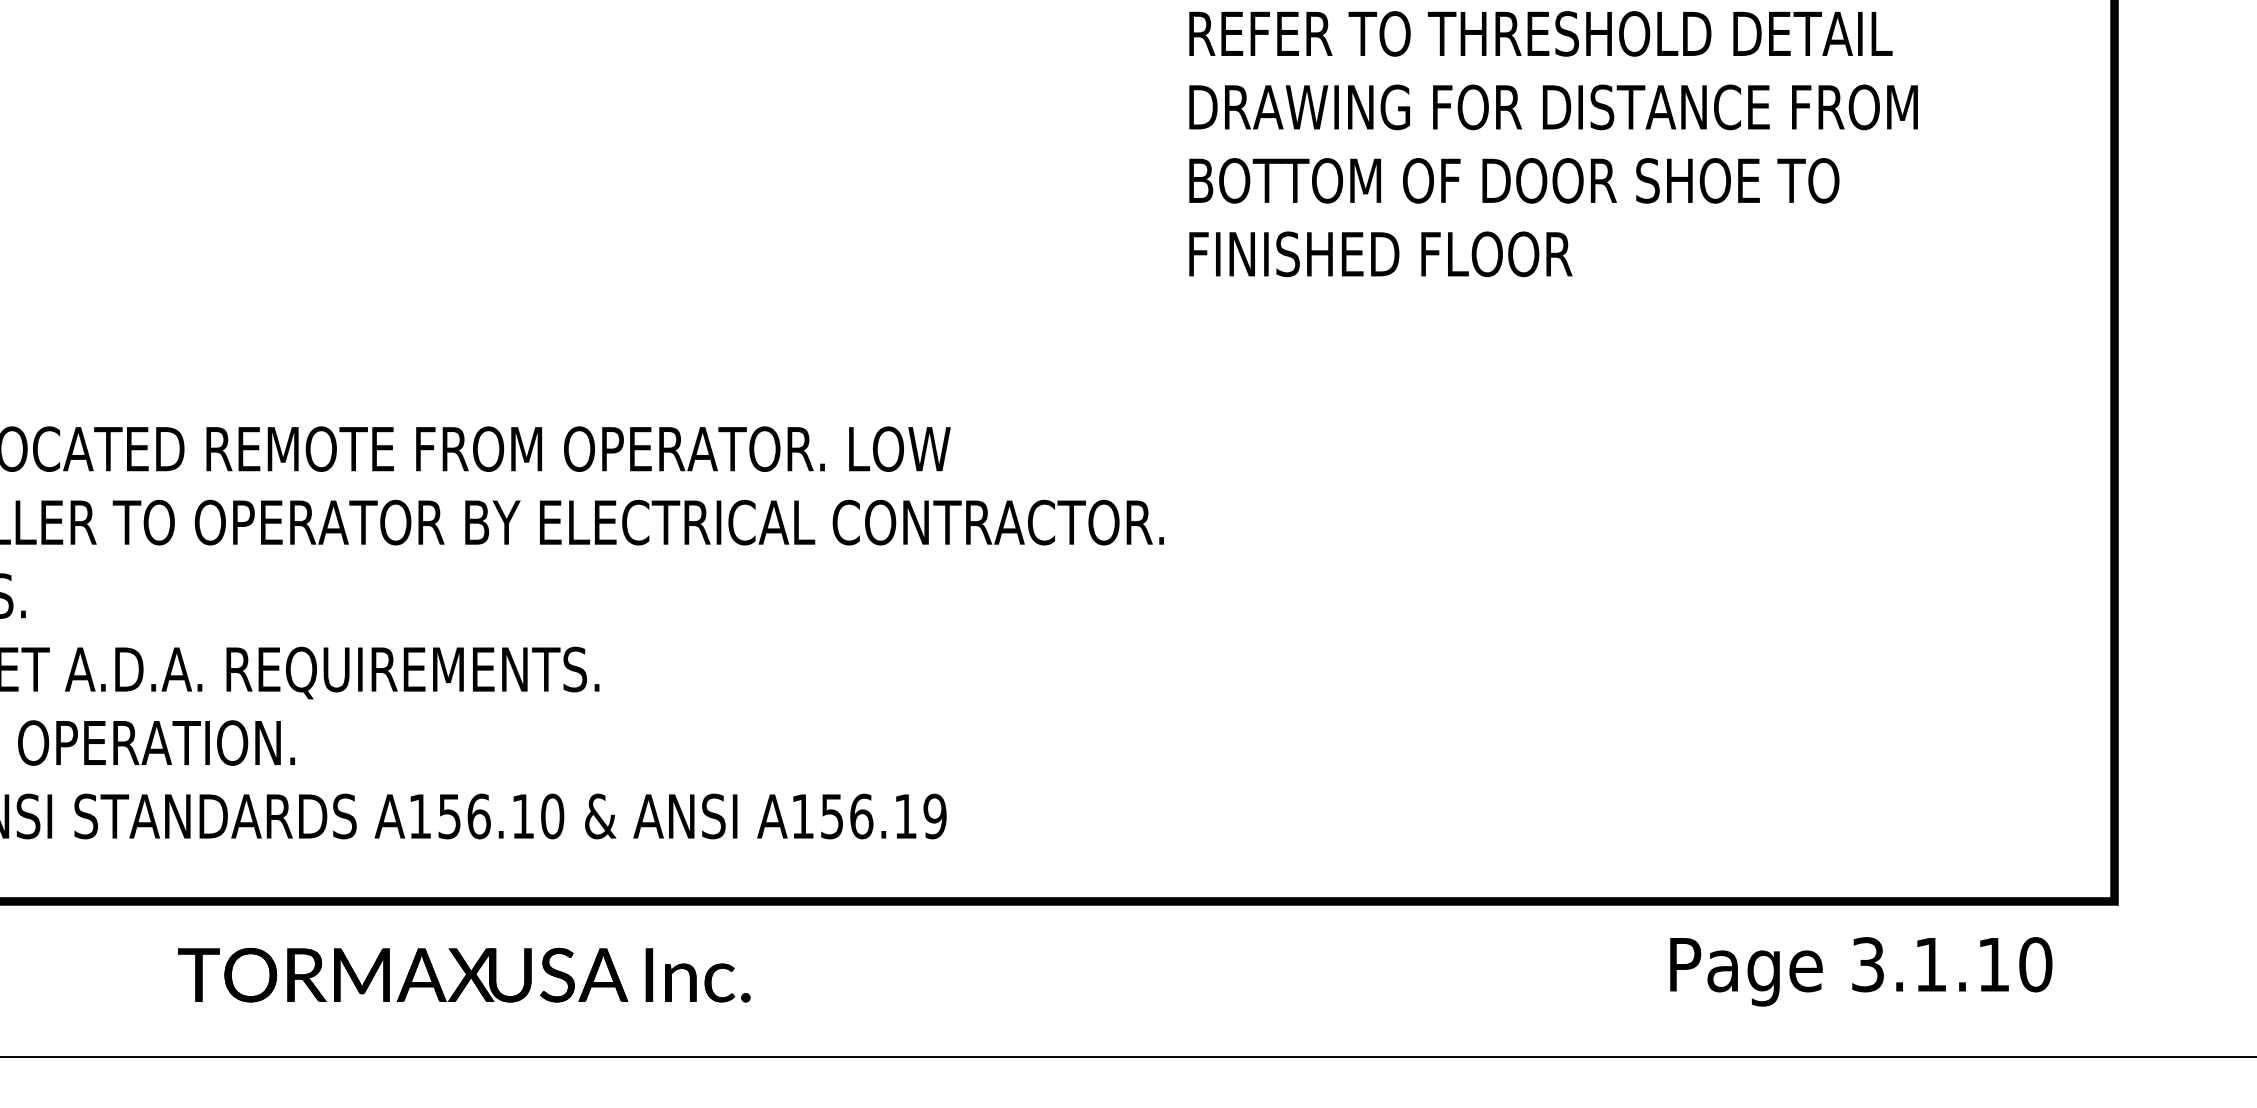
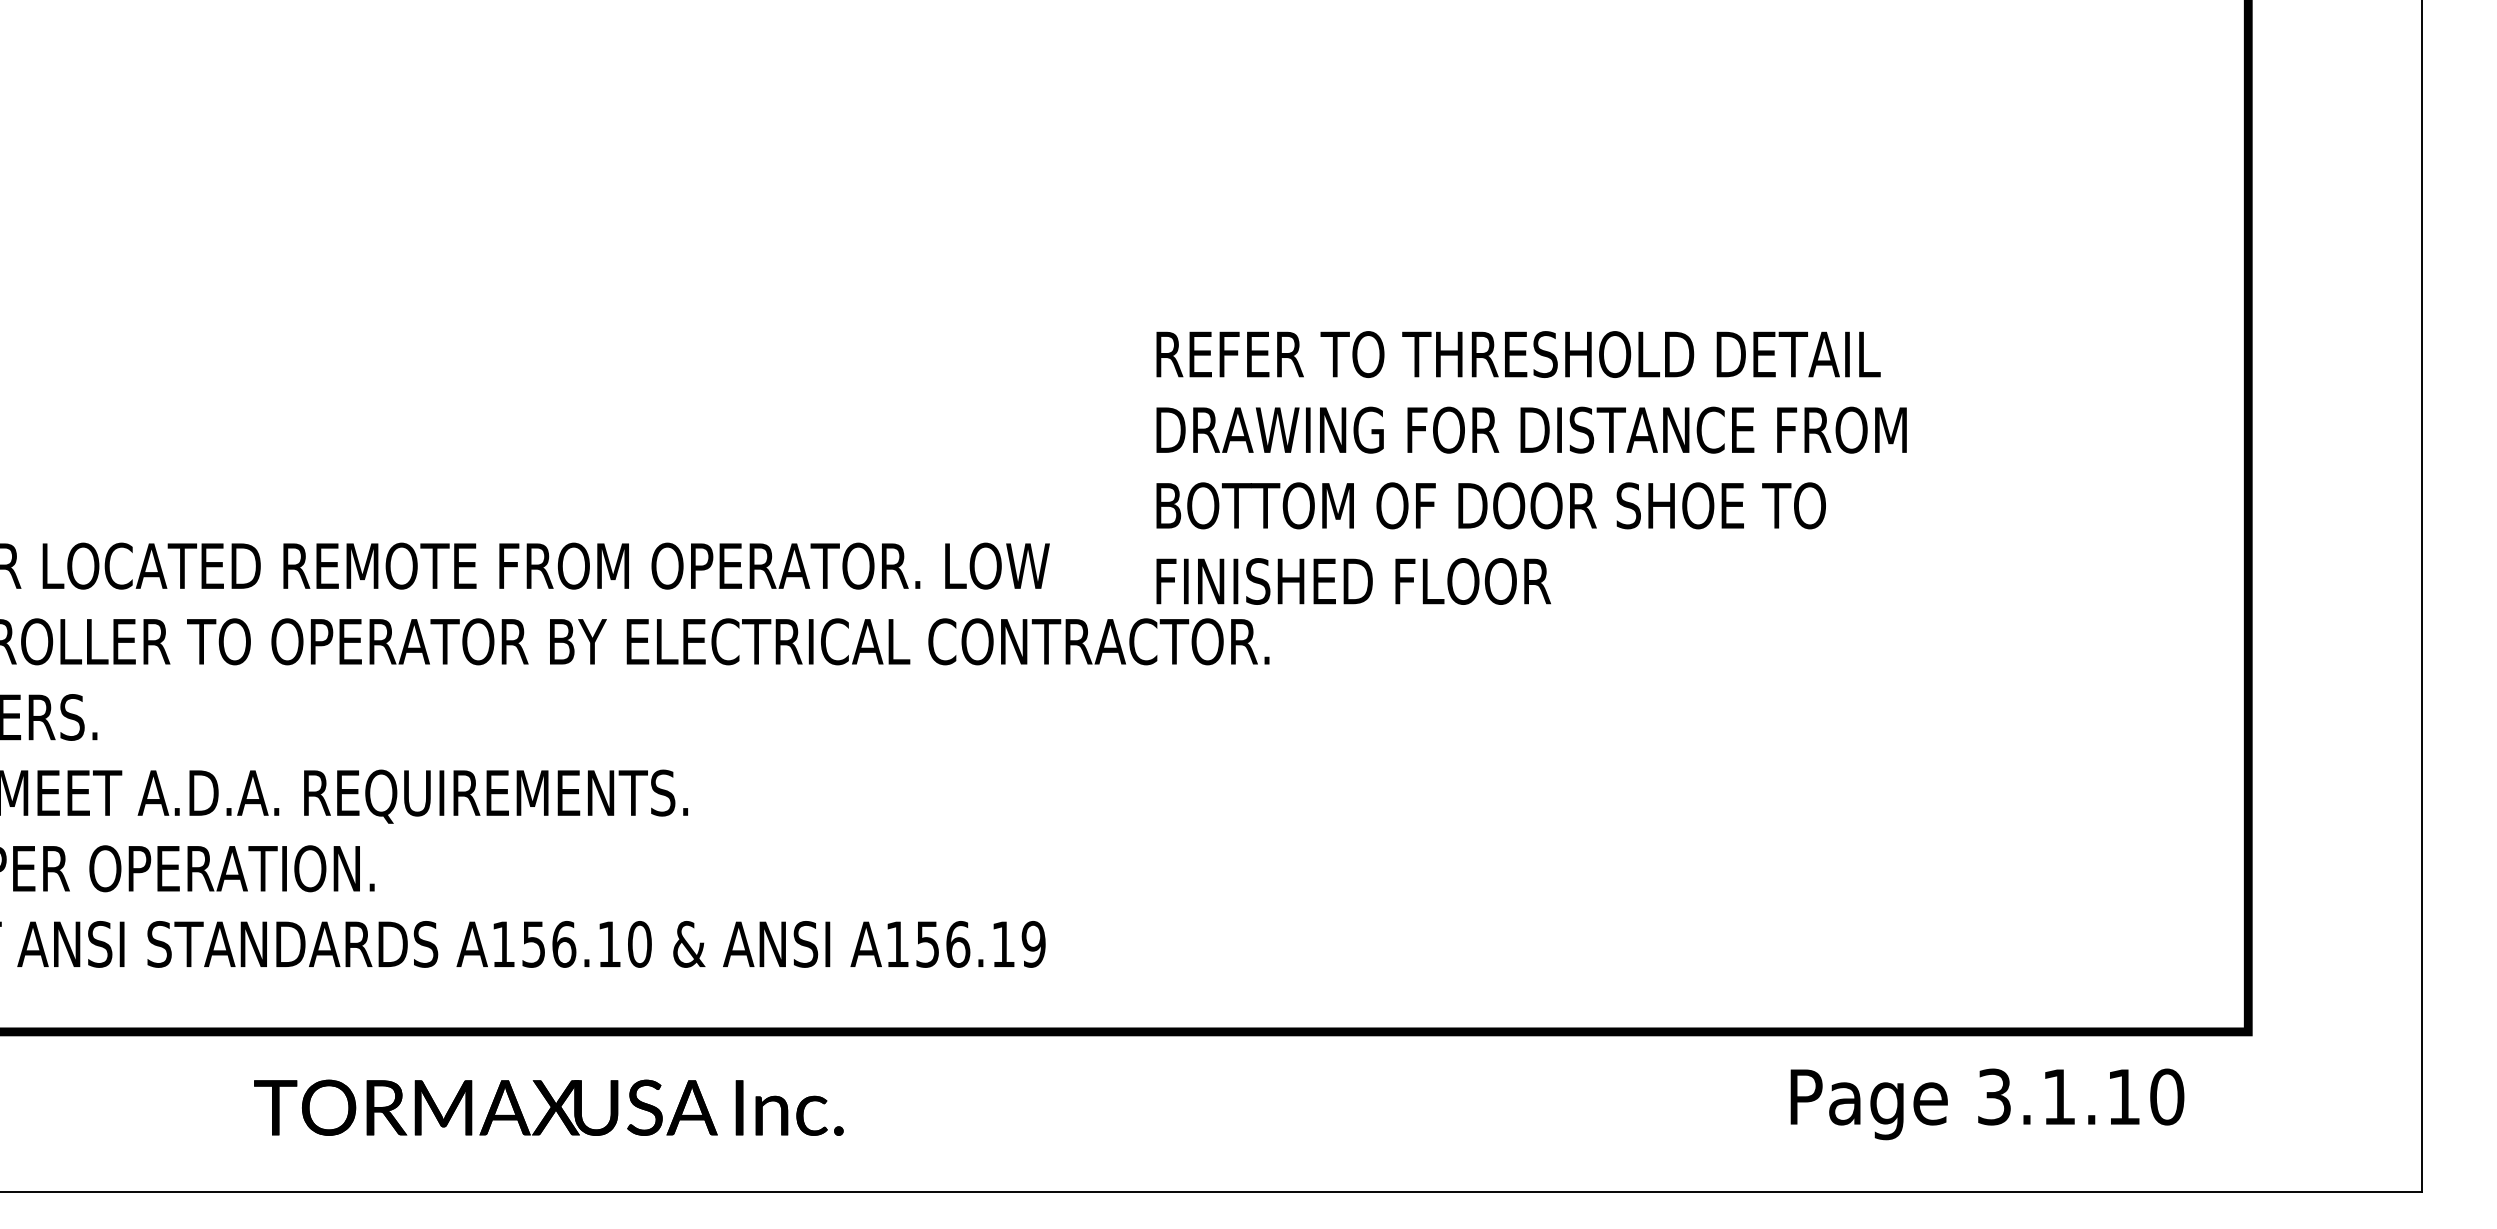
text: (1553, 143) -> (1531, 467), moved

